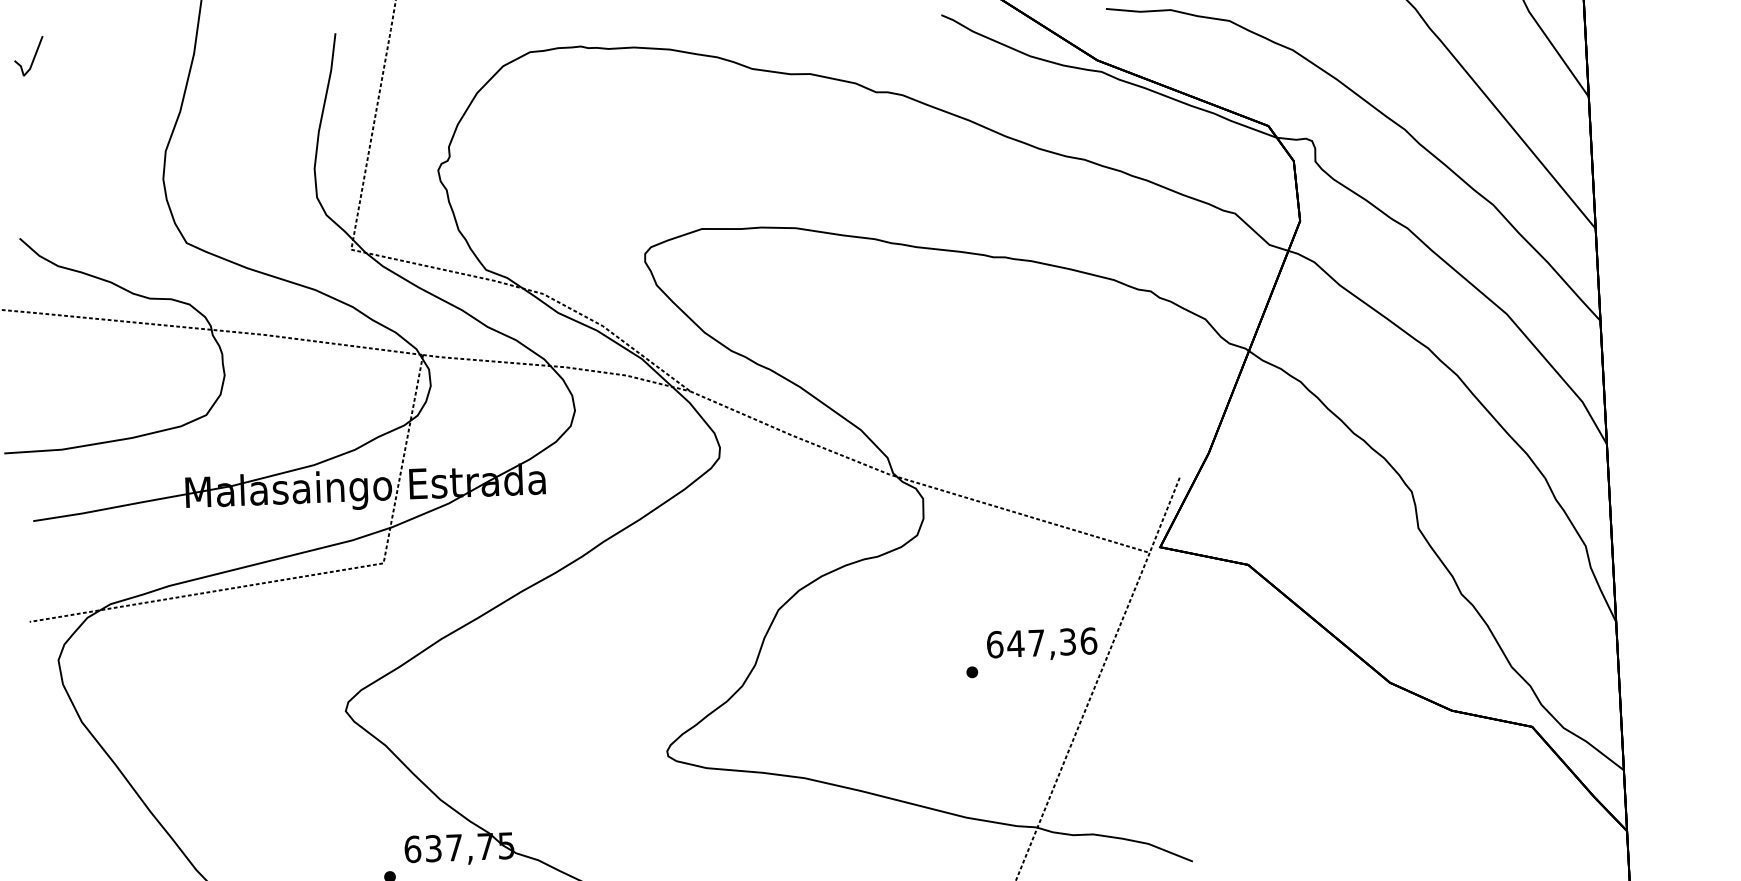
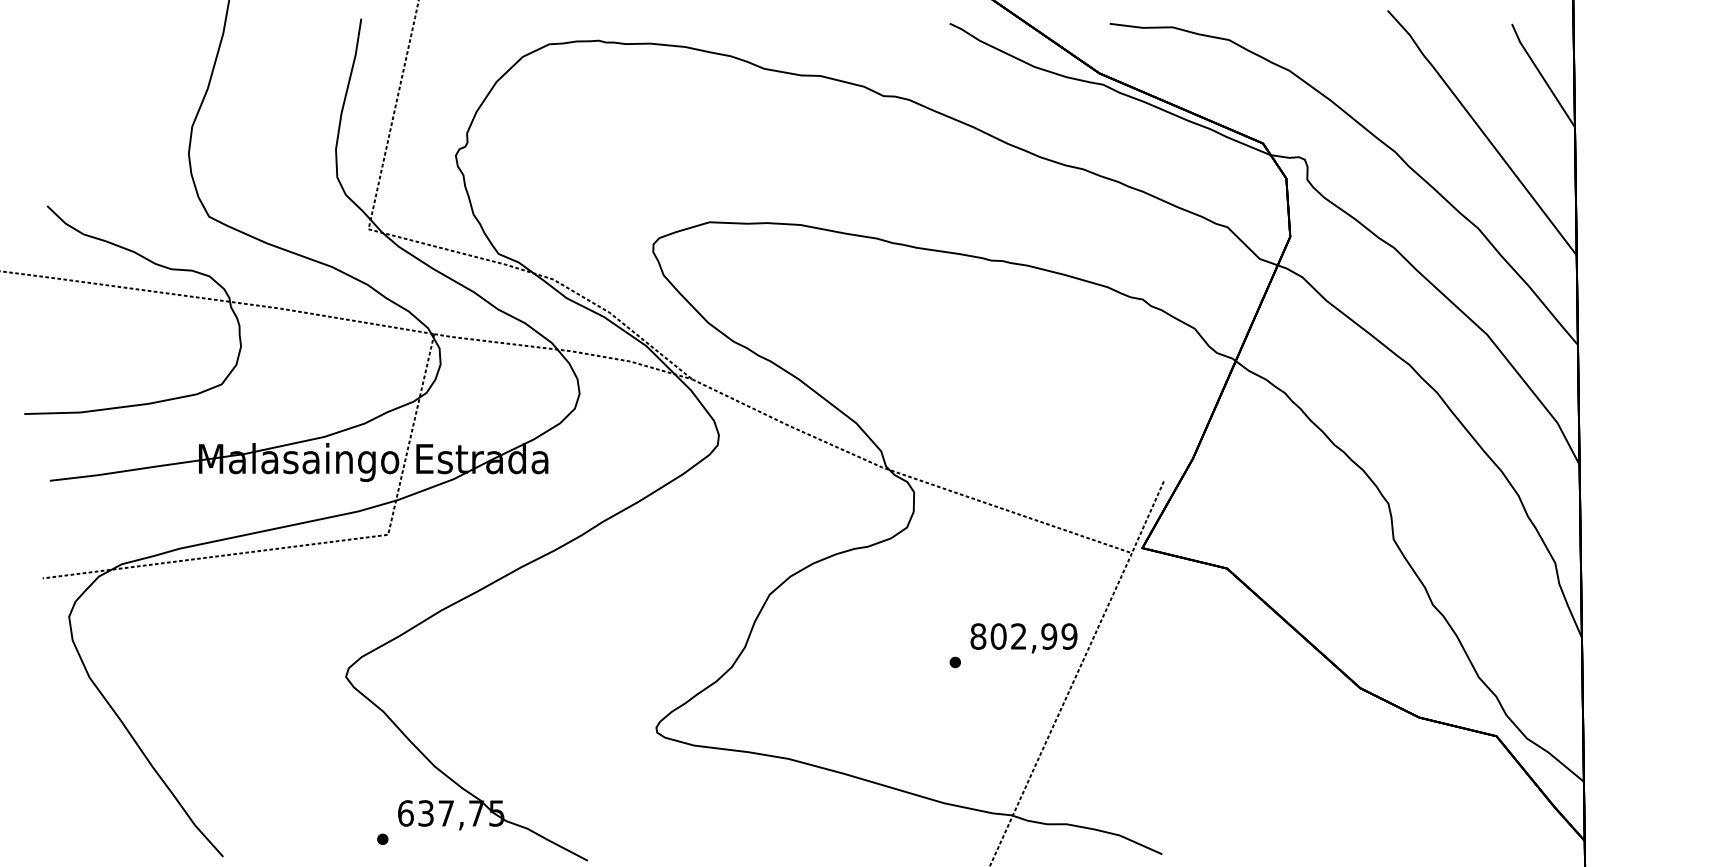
line: (32, 59) -> (66, 32), removed
text: (1041, 642) -> (1023, 636), 647,36 -> 802,99

